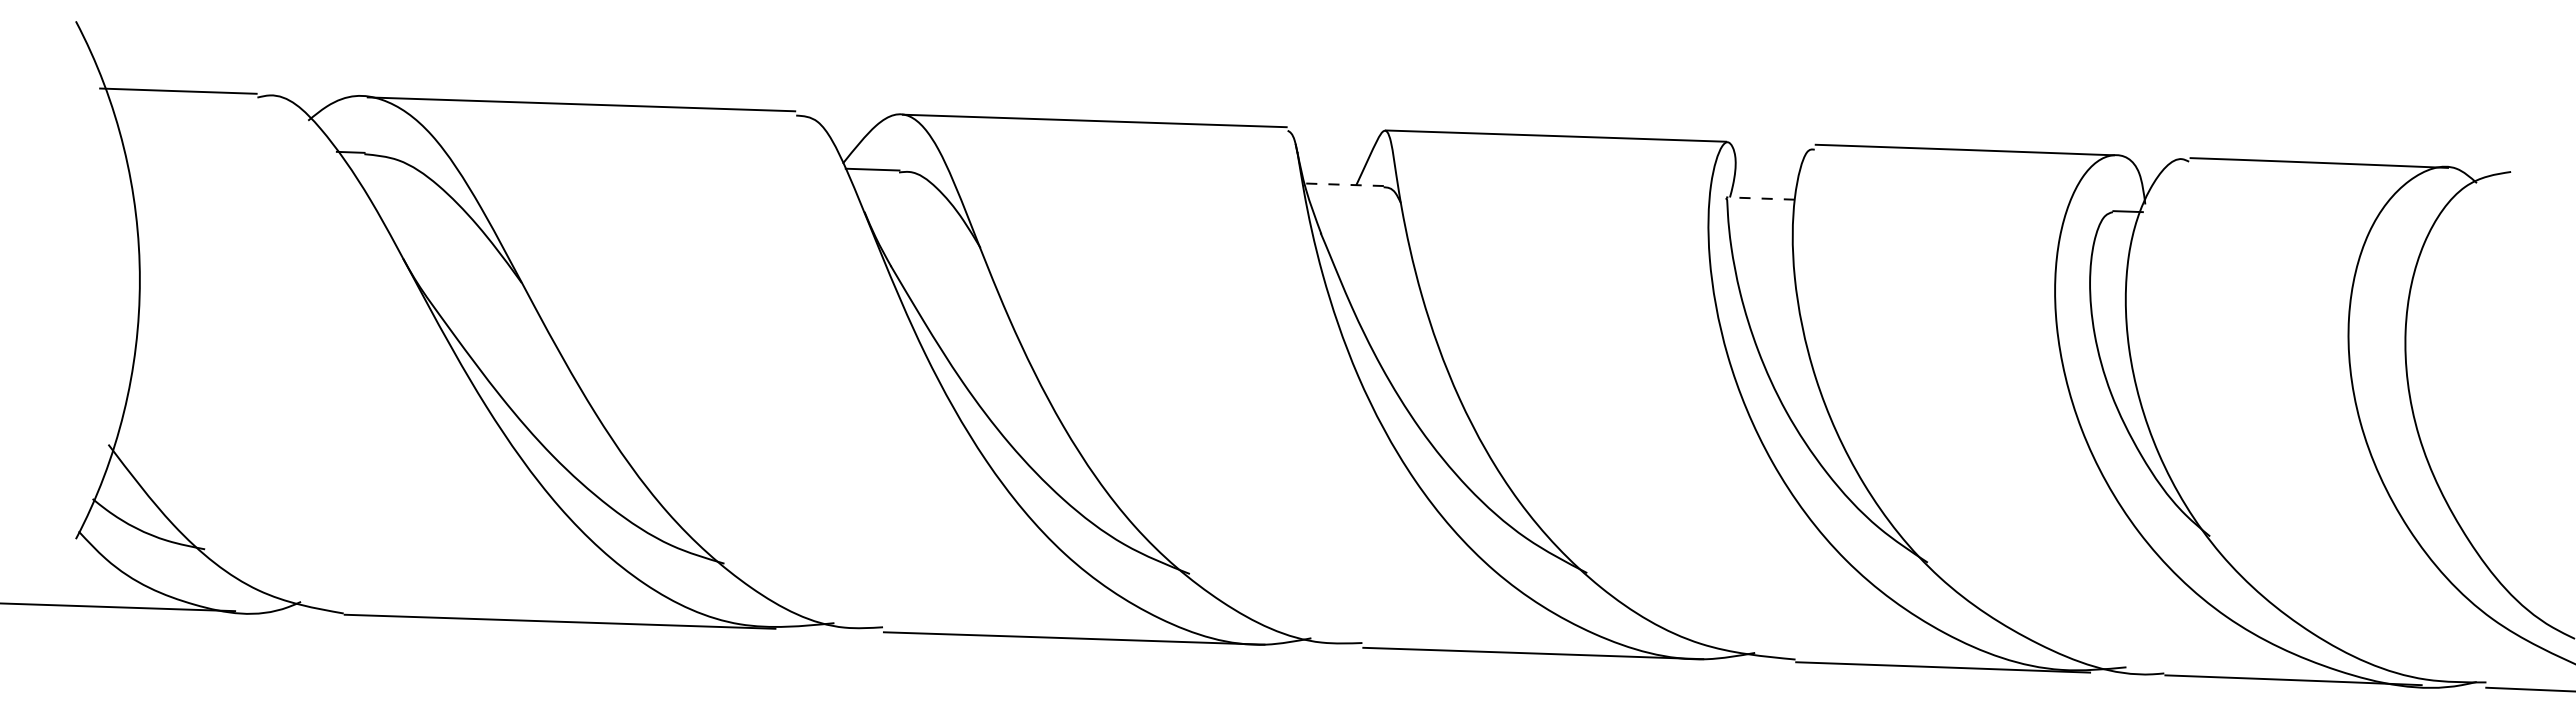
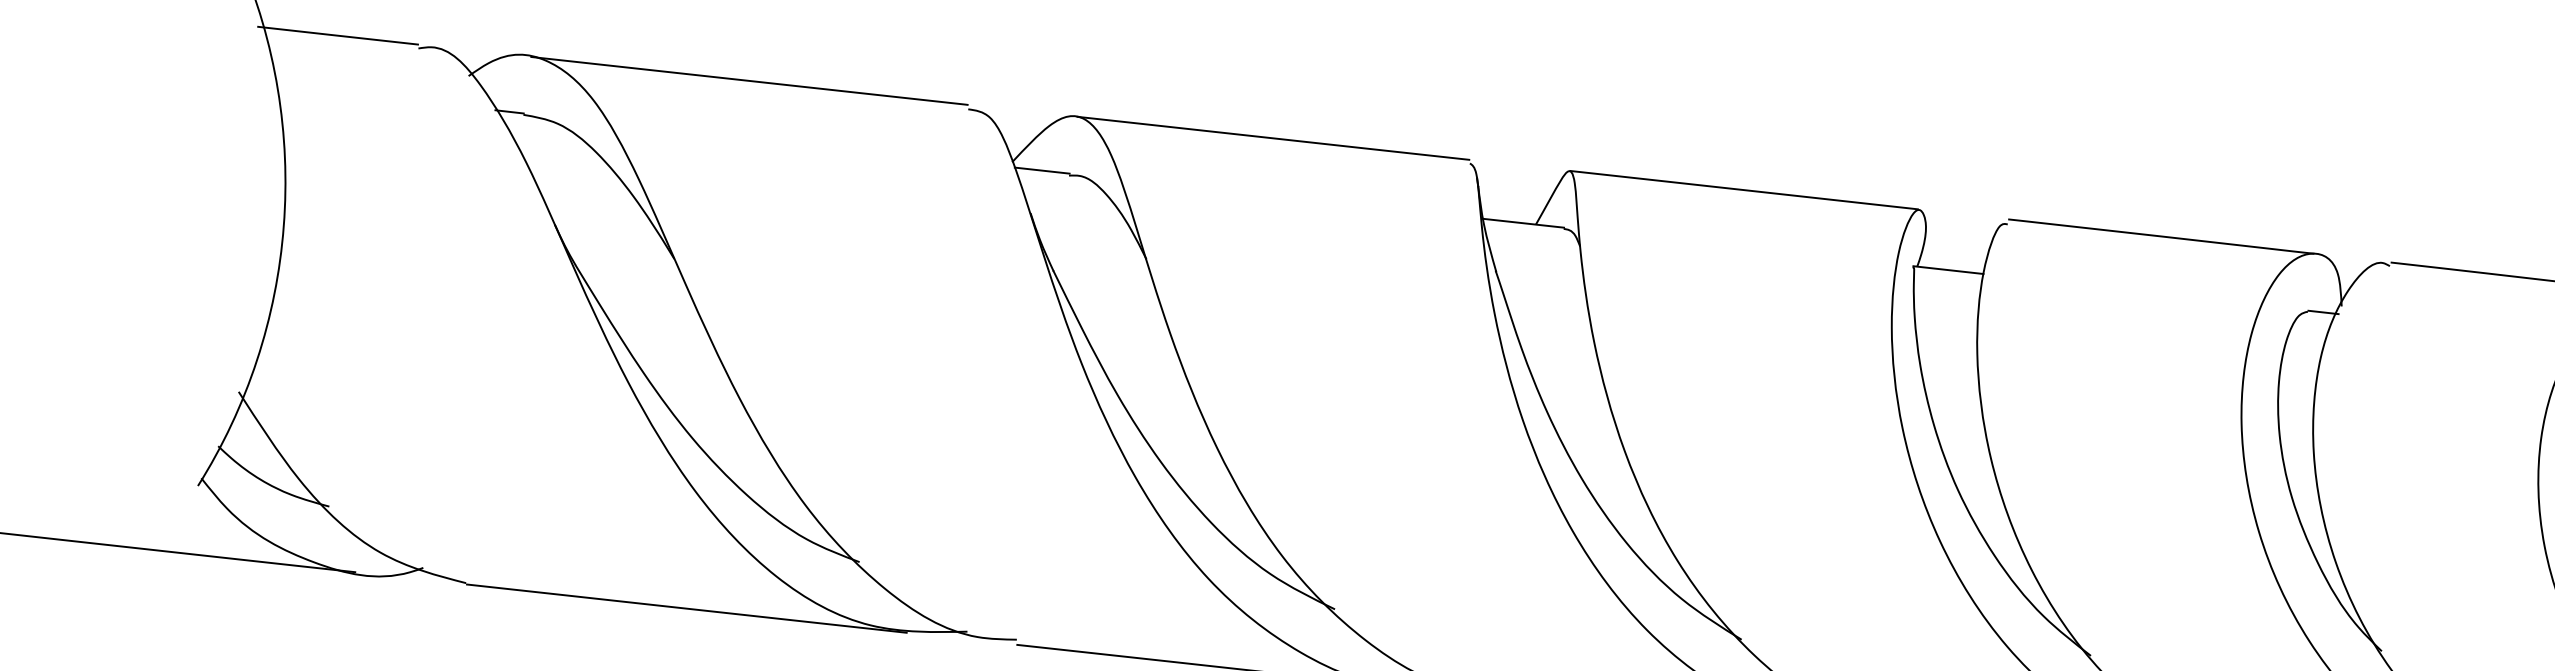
line: (1344, 184) -> (1523, 223), dashed -> solid
line: (1760, 198) -> (1948, 270), dashed -> solid

